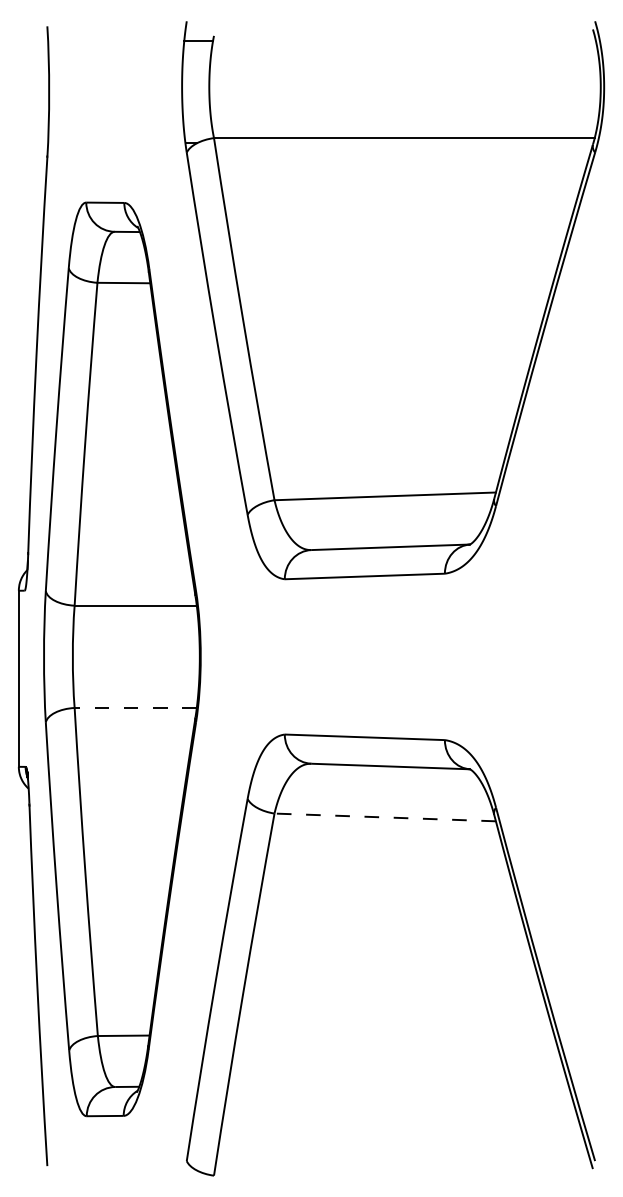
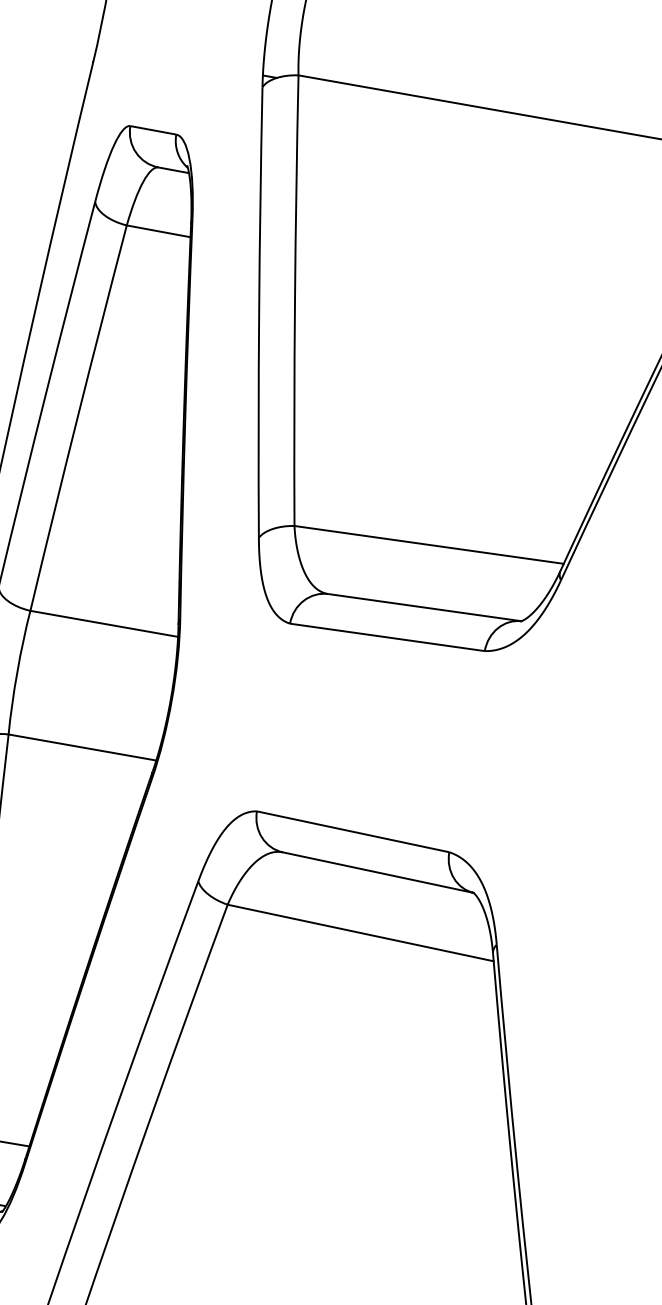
line: (135, 707) -> (82, 746), dashed -> solid
line: (385, 817) -> (361, 933), dashed -> solid

